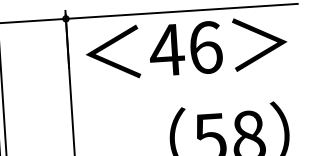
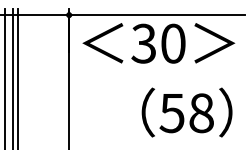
text: (184, 48) -> (157, 43), 46 -> 30

